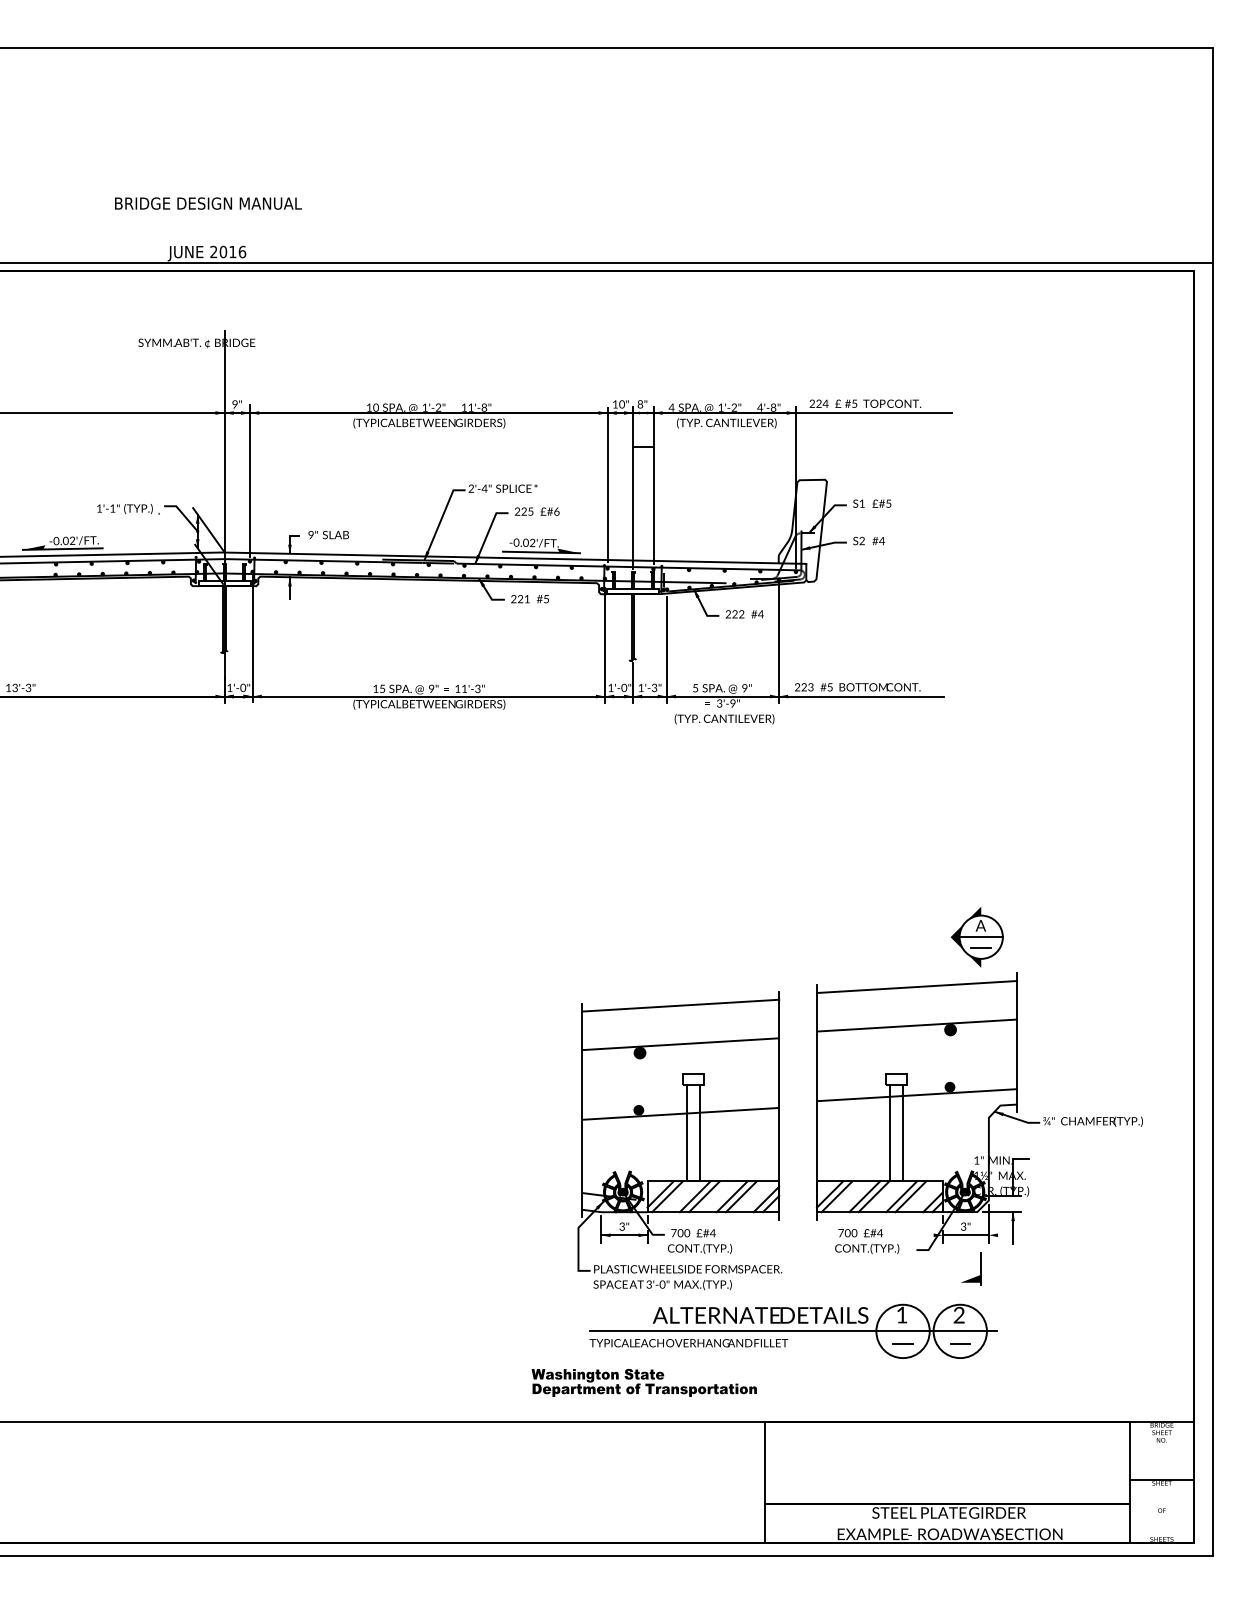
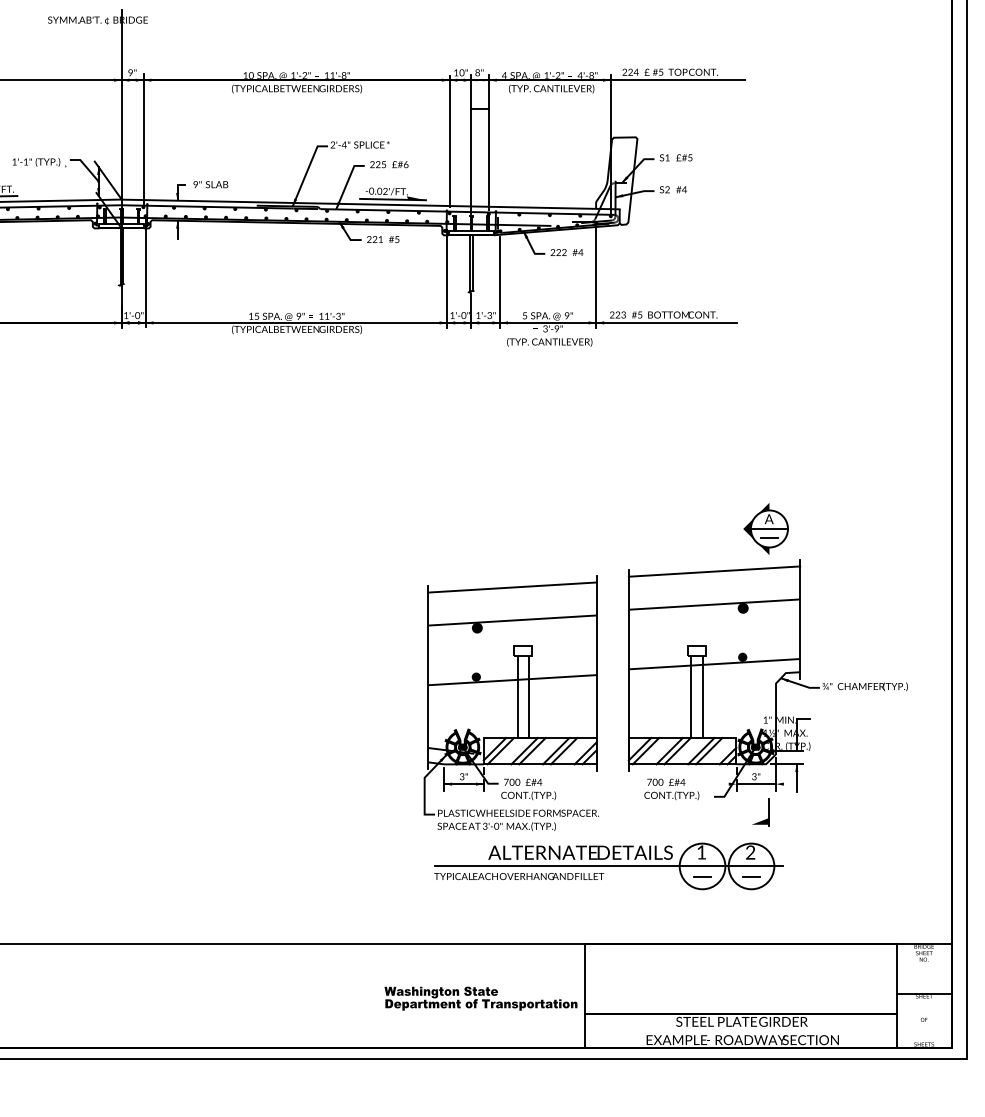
part: (643, 1382) -> (480, 998), moved

